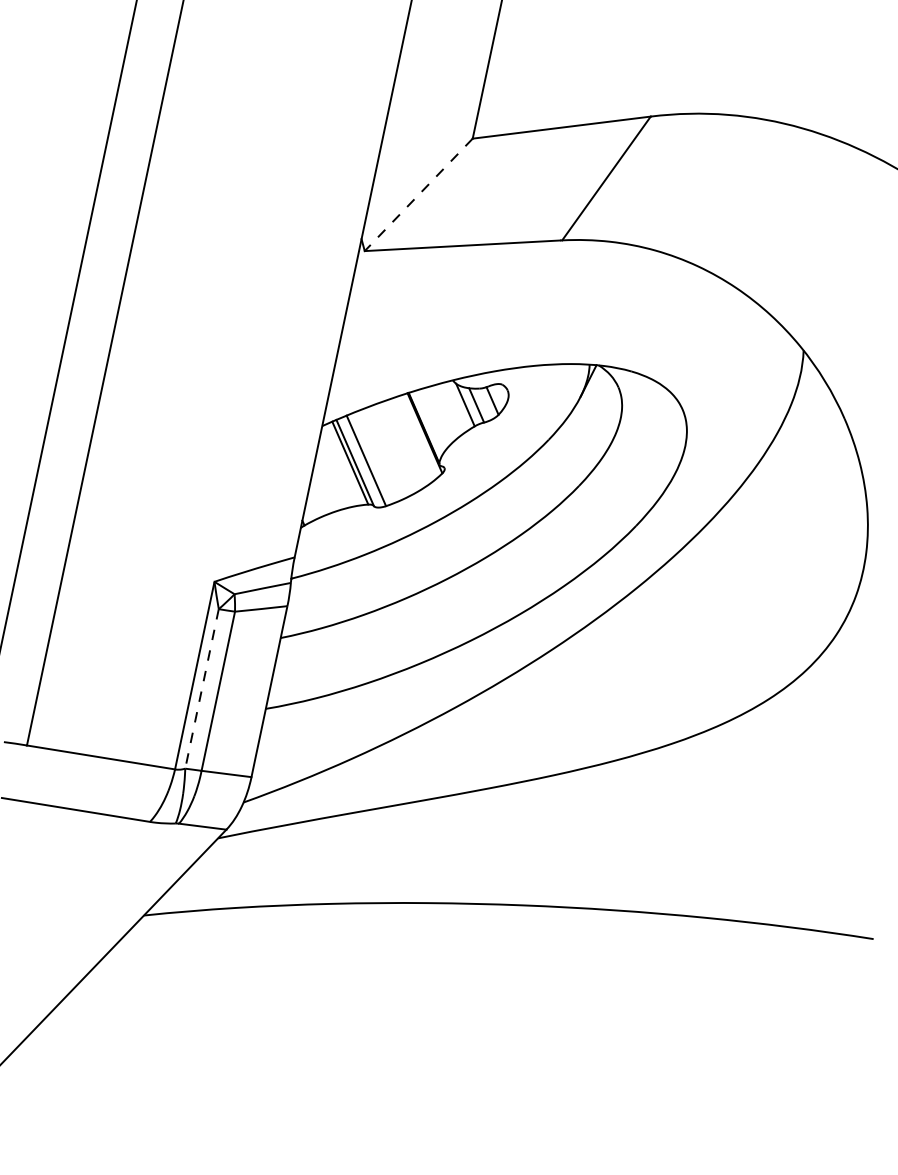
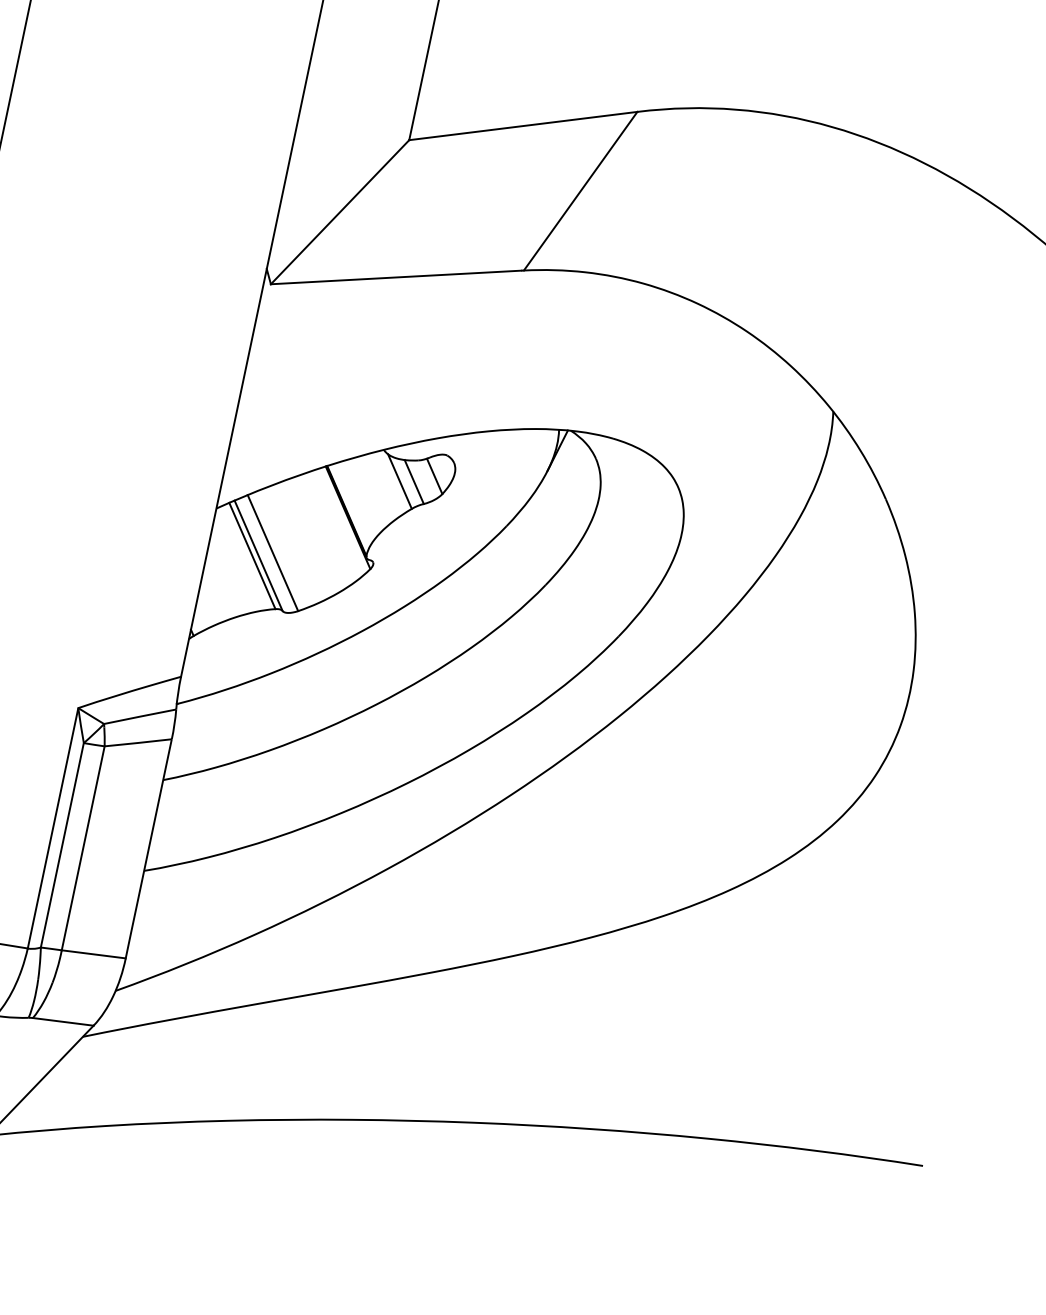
line: (418, 194) -> (339, 211), dashed -> solid
line: (201, 689) -> (61, 846), dashed -> solid

